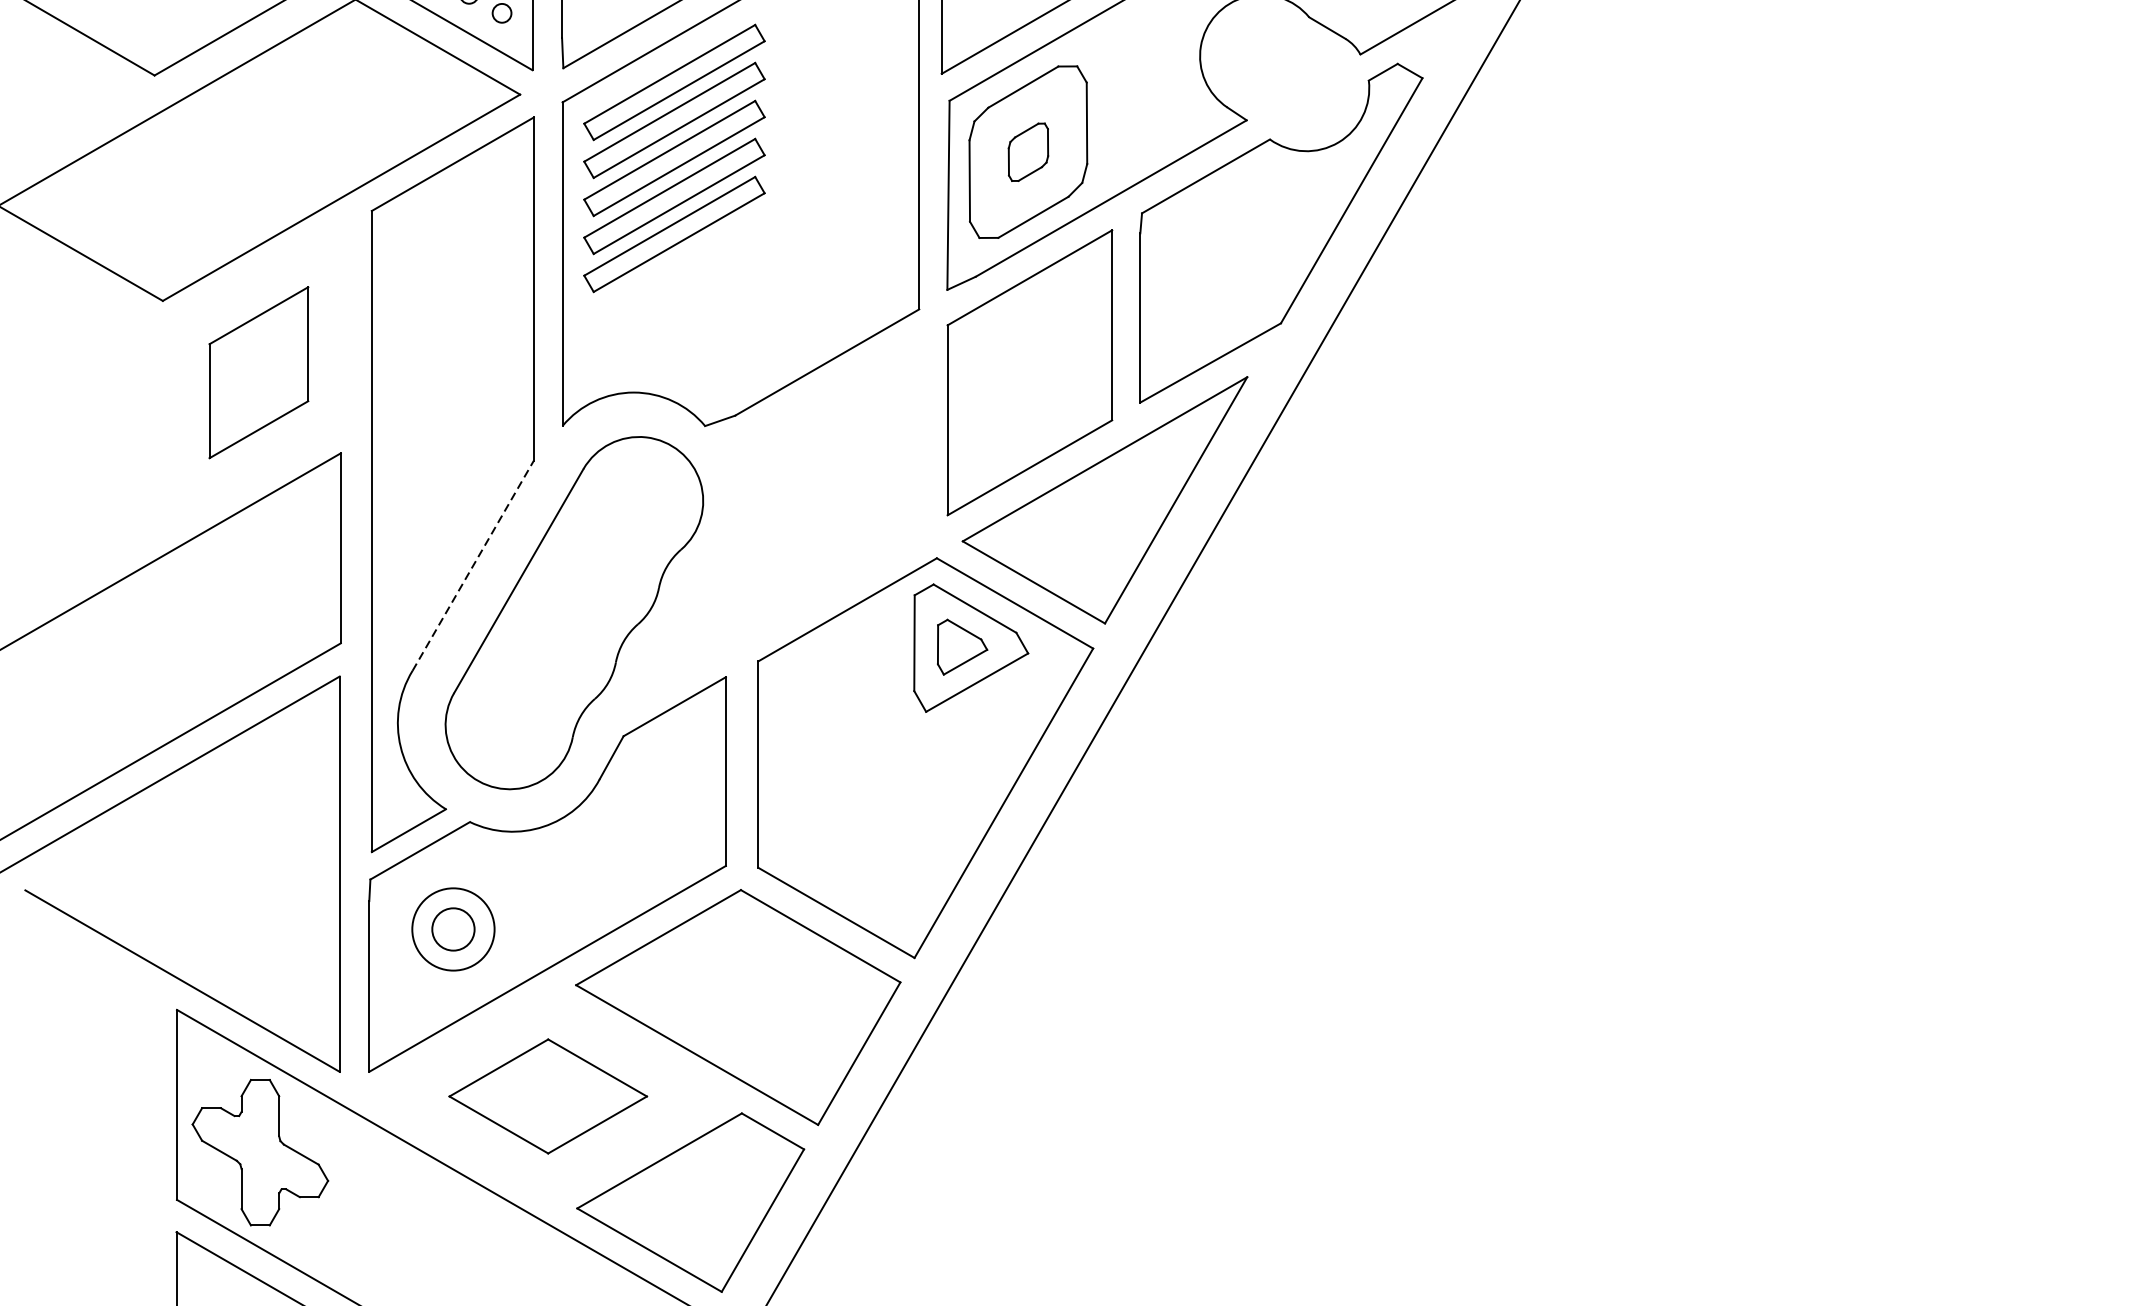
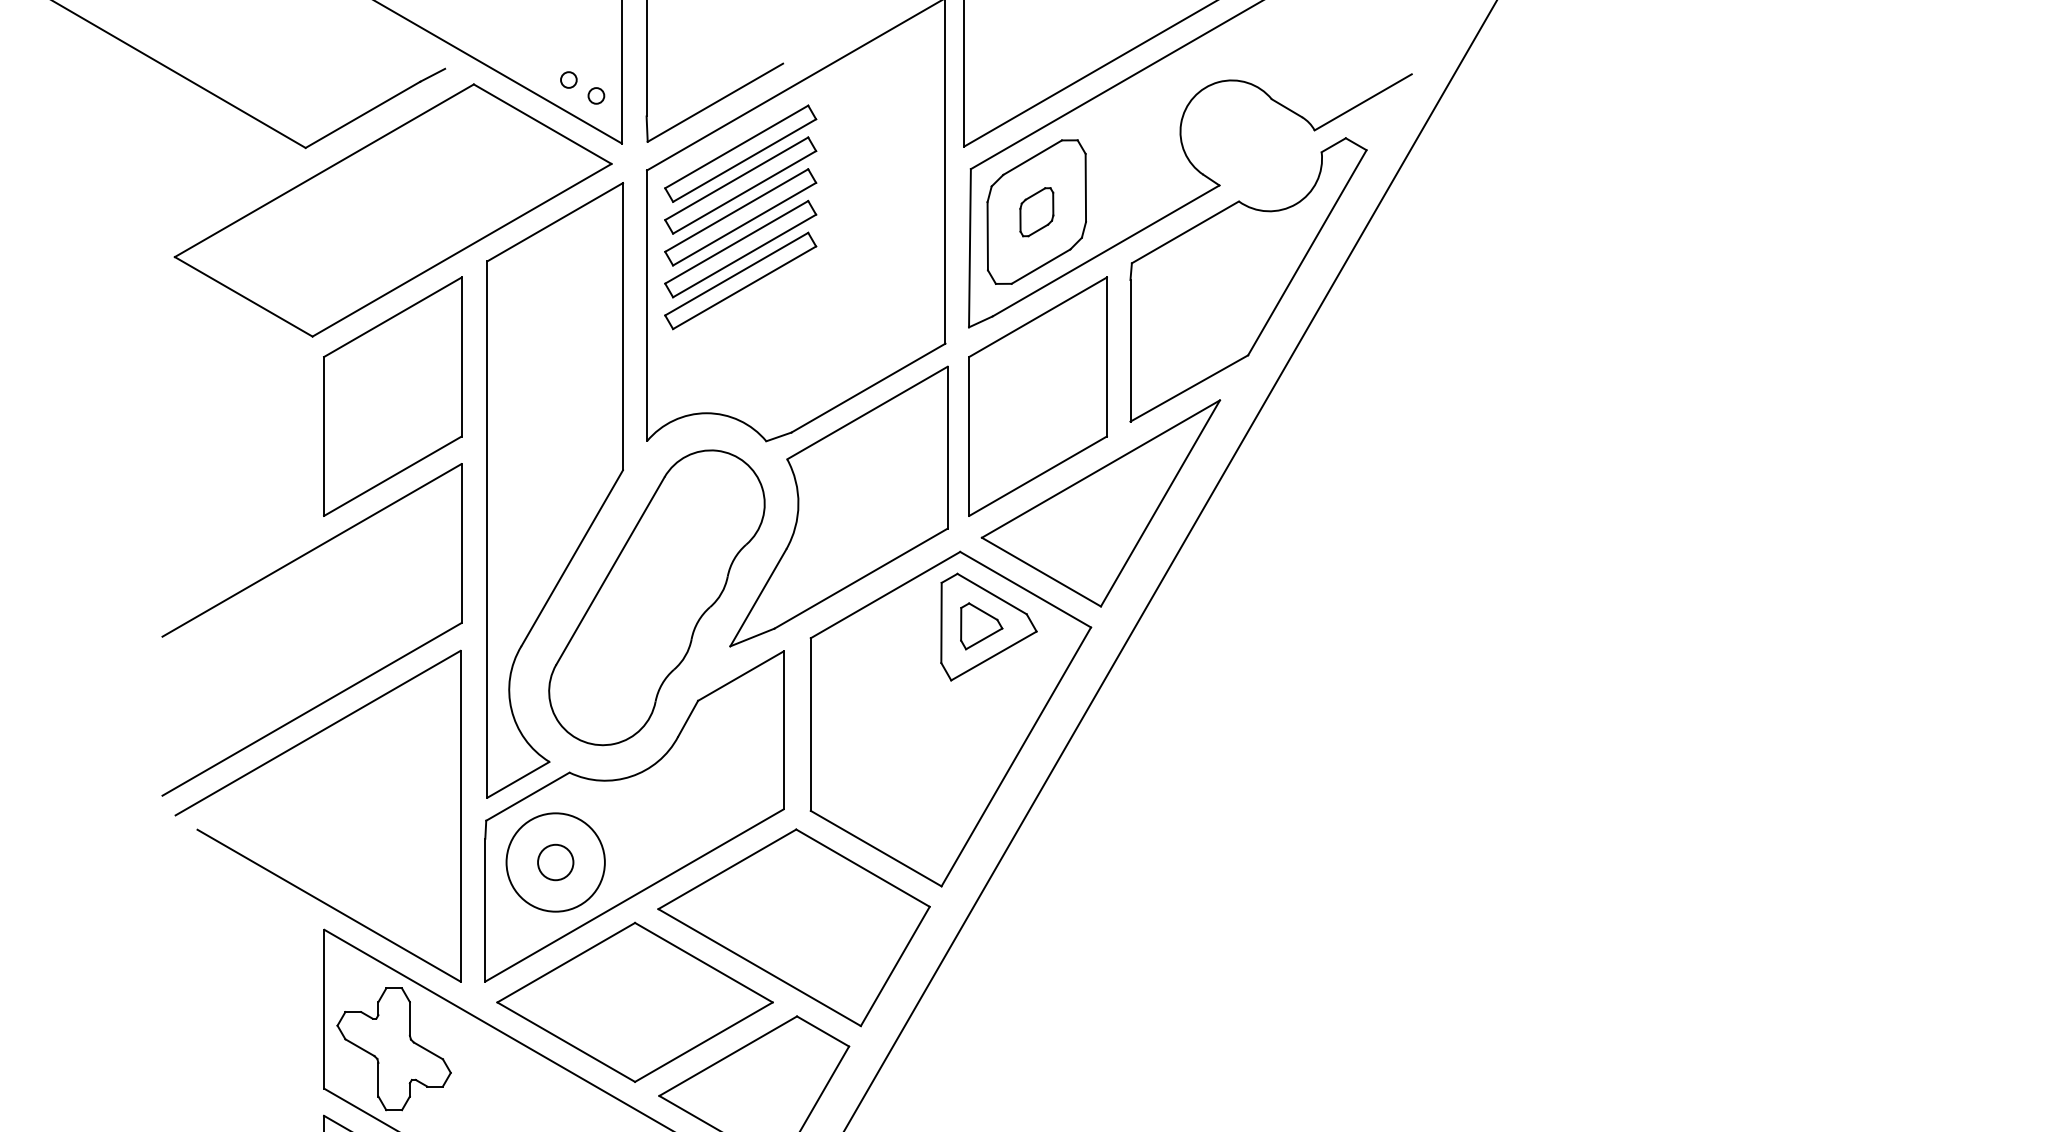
part: (258, 372) -> (392, 396), size x1.67
part: (791, 504) -> (838, 506), added
line: (473, 566) -> (572, 558), dashed -> solid
circle: (453, 929) -> (555, 862), size x1.43
part: (547, 1095) -> (634, 1001), size x1.67

